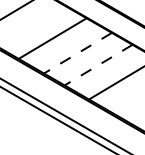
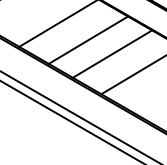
line: (77, 53) -> (87, 40), dashed -> solid
line: (98, 65) -> (112, 54), dashed -> solid

